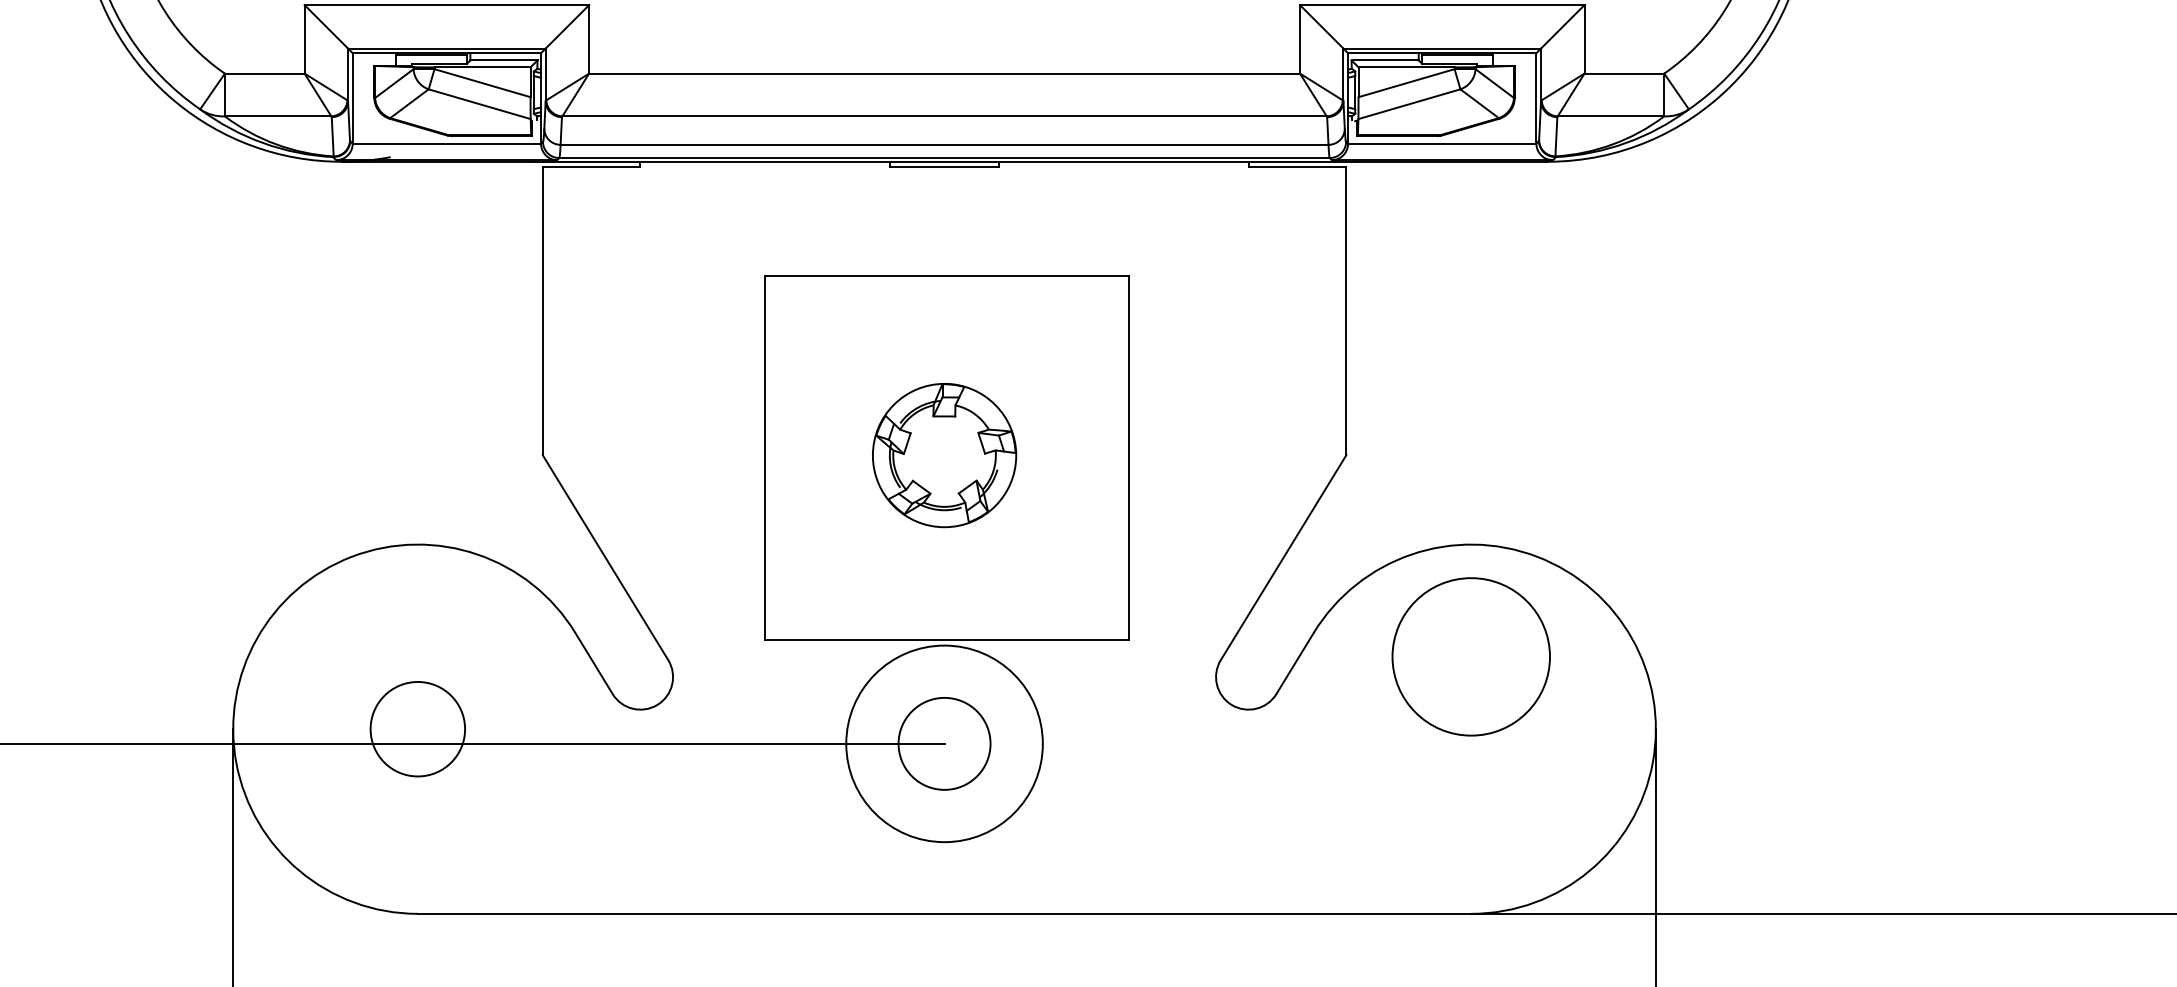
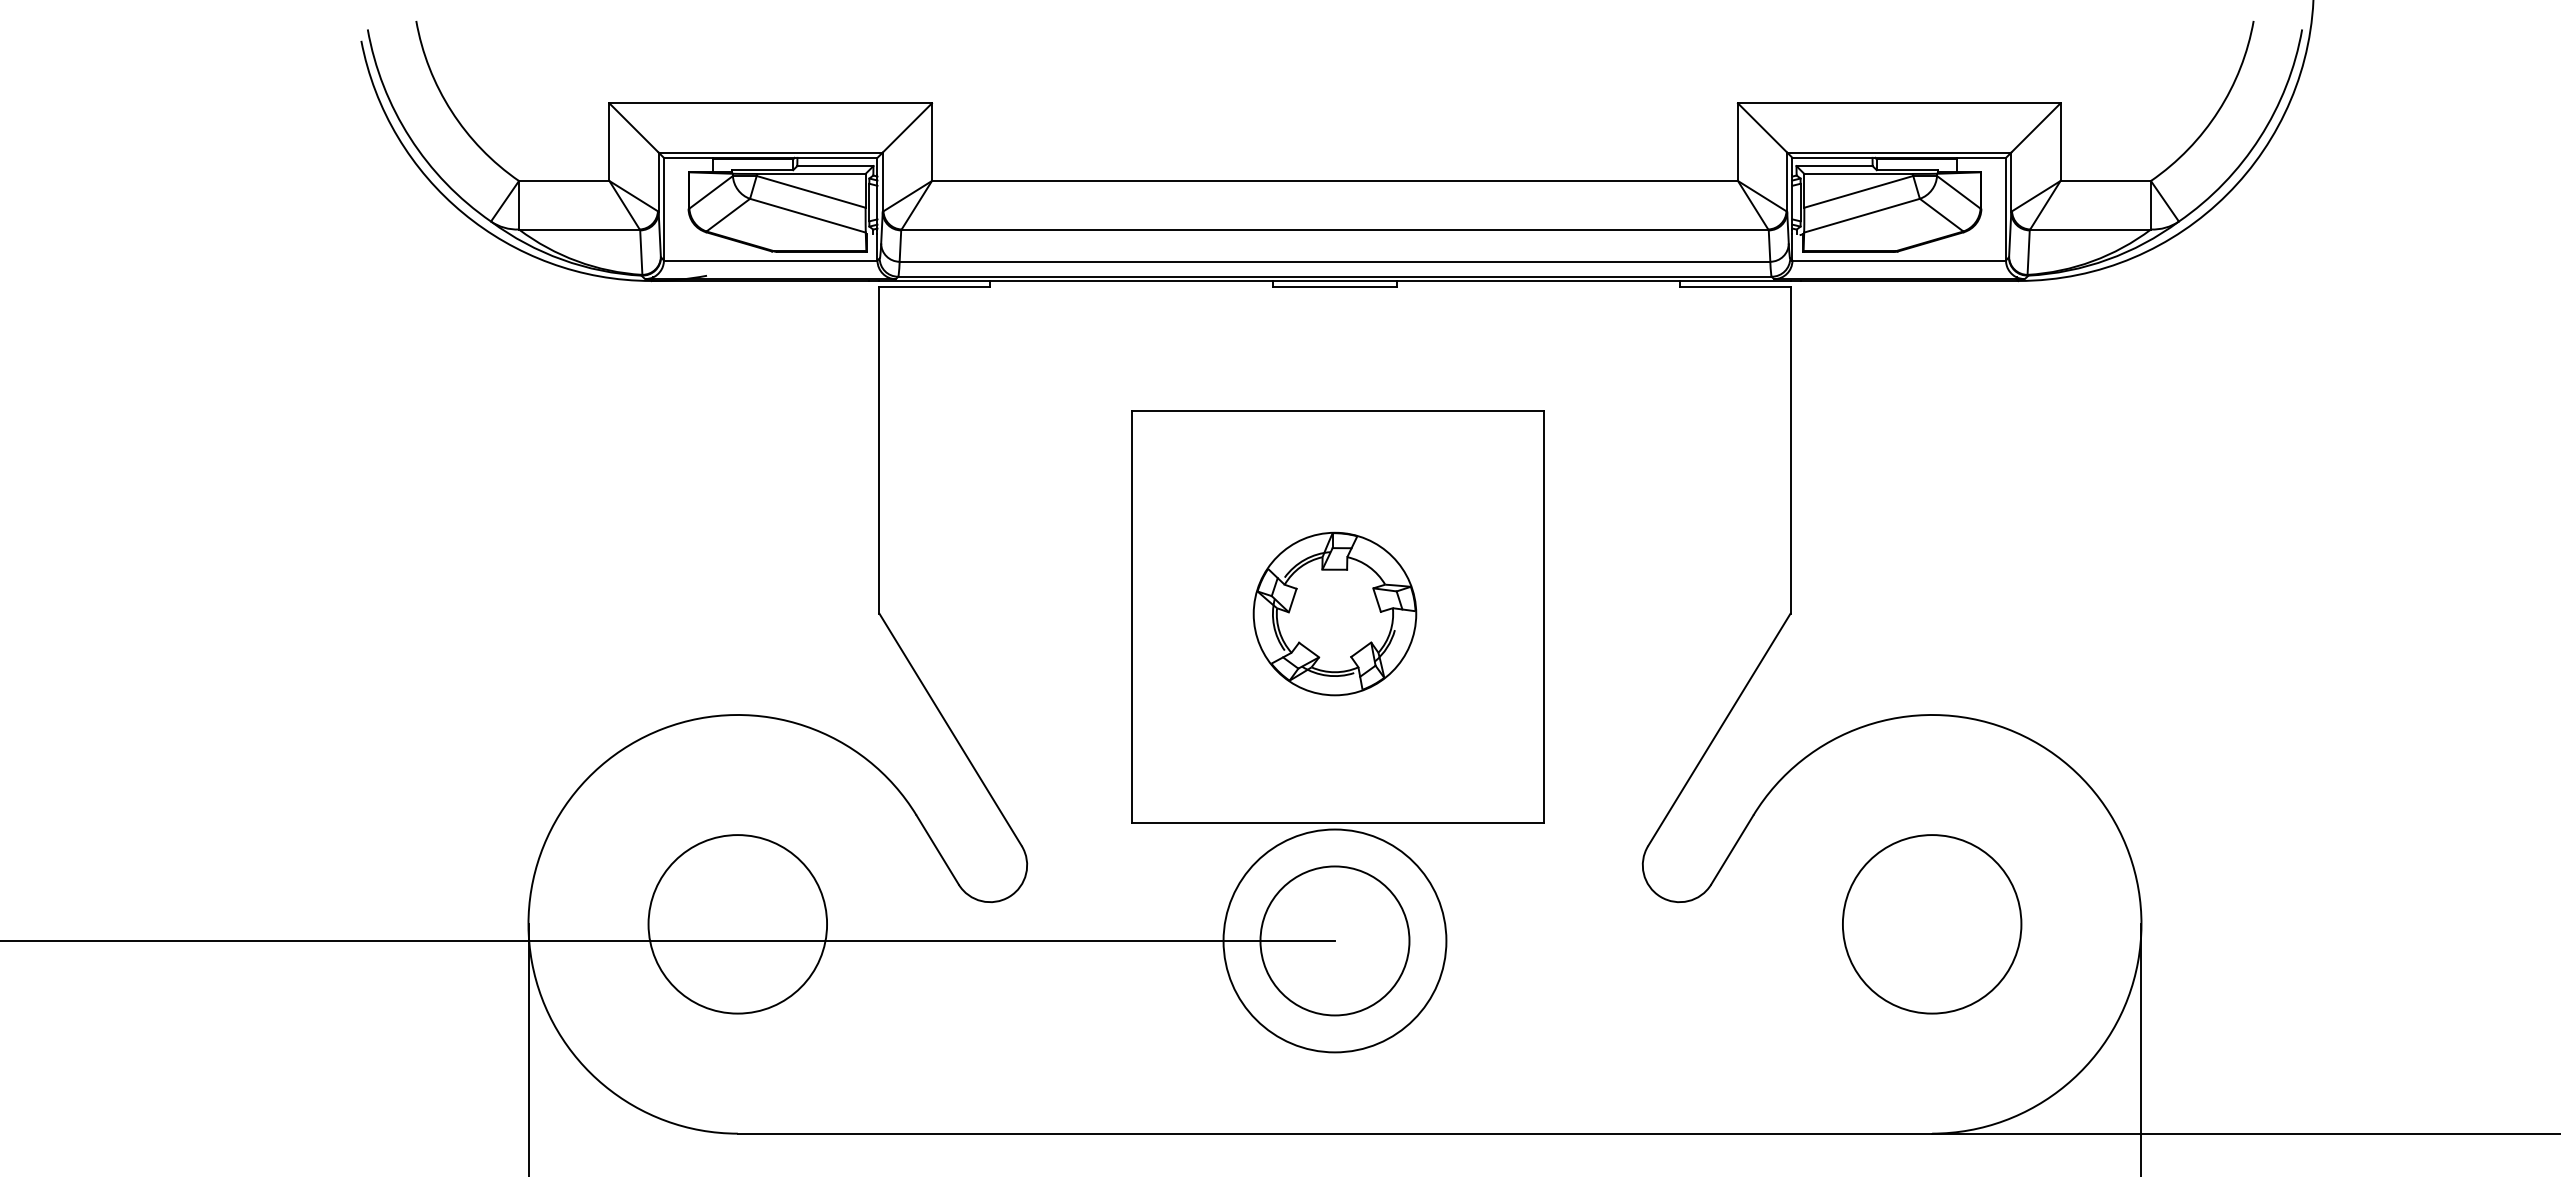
circle: (1471, 657) -> (1932, 924), moved
circle: (417, 729) -> (737, 924), size x1.67
circle: (944, 743) -> (1334, 940), size x1.43

